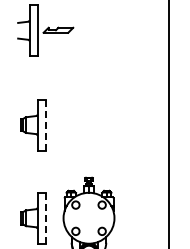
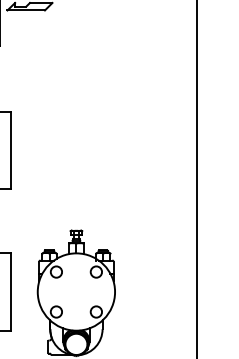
line: (46, 125) -> (11, 151), dashed -> solid
line: (46, 218) -> (11, 292), dashed -> solid

